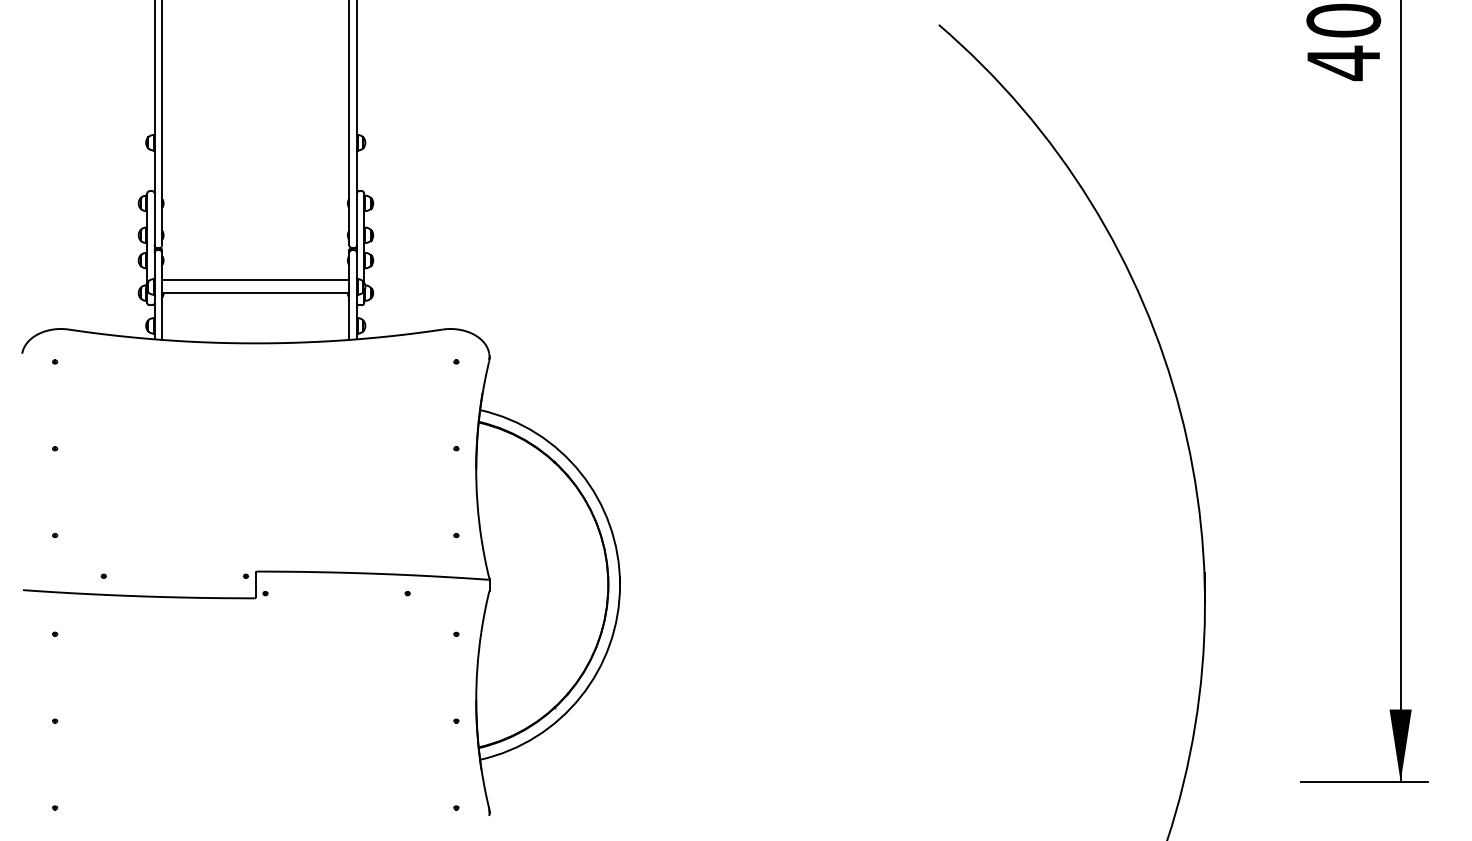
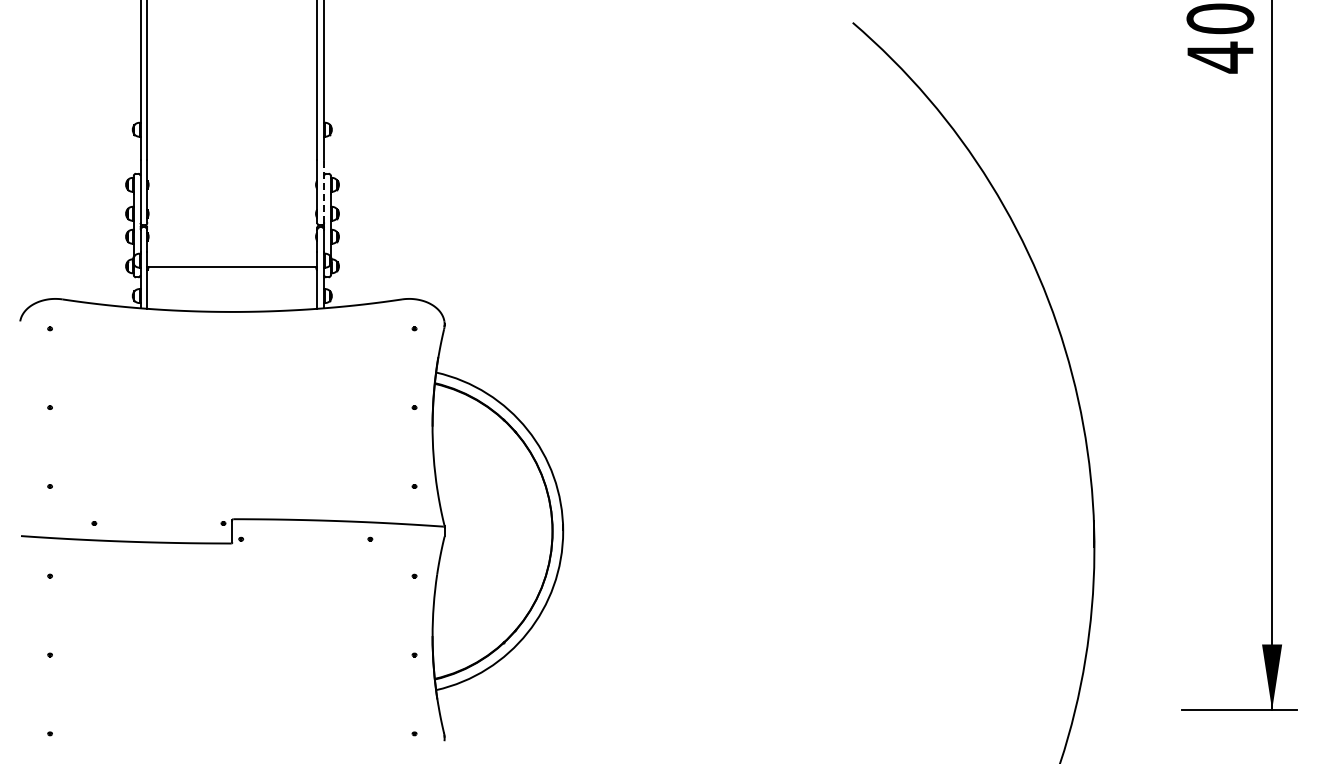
line: (357, 210) -> (324, 191), solid -> dashed
line: (255, 280) -> (232, 254), removed

